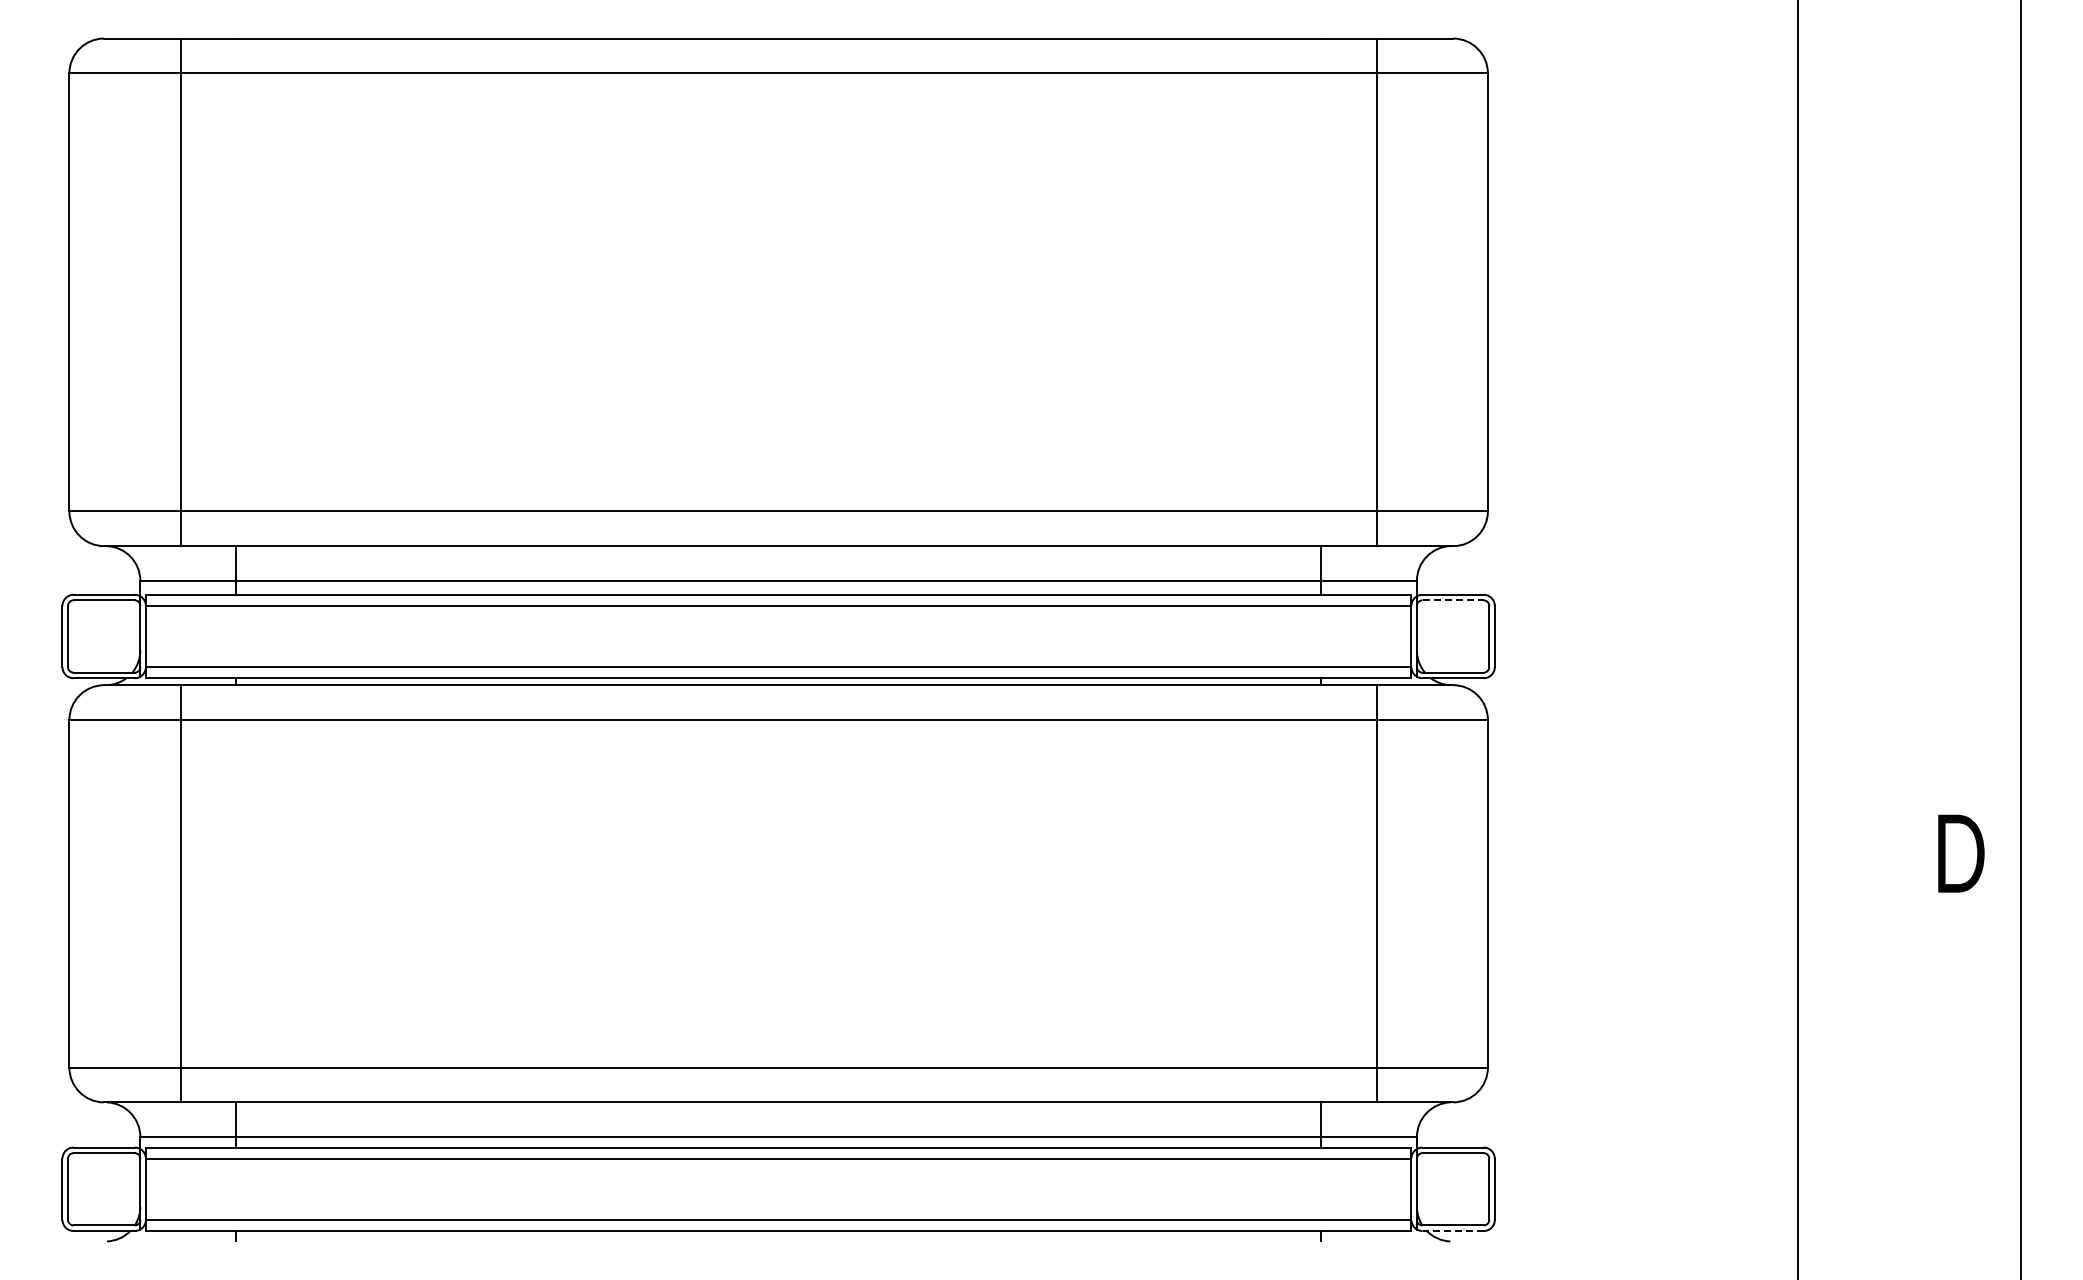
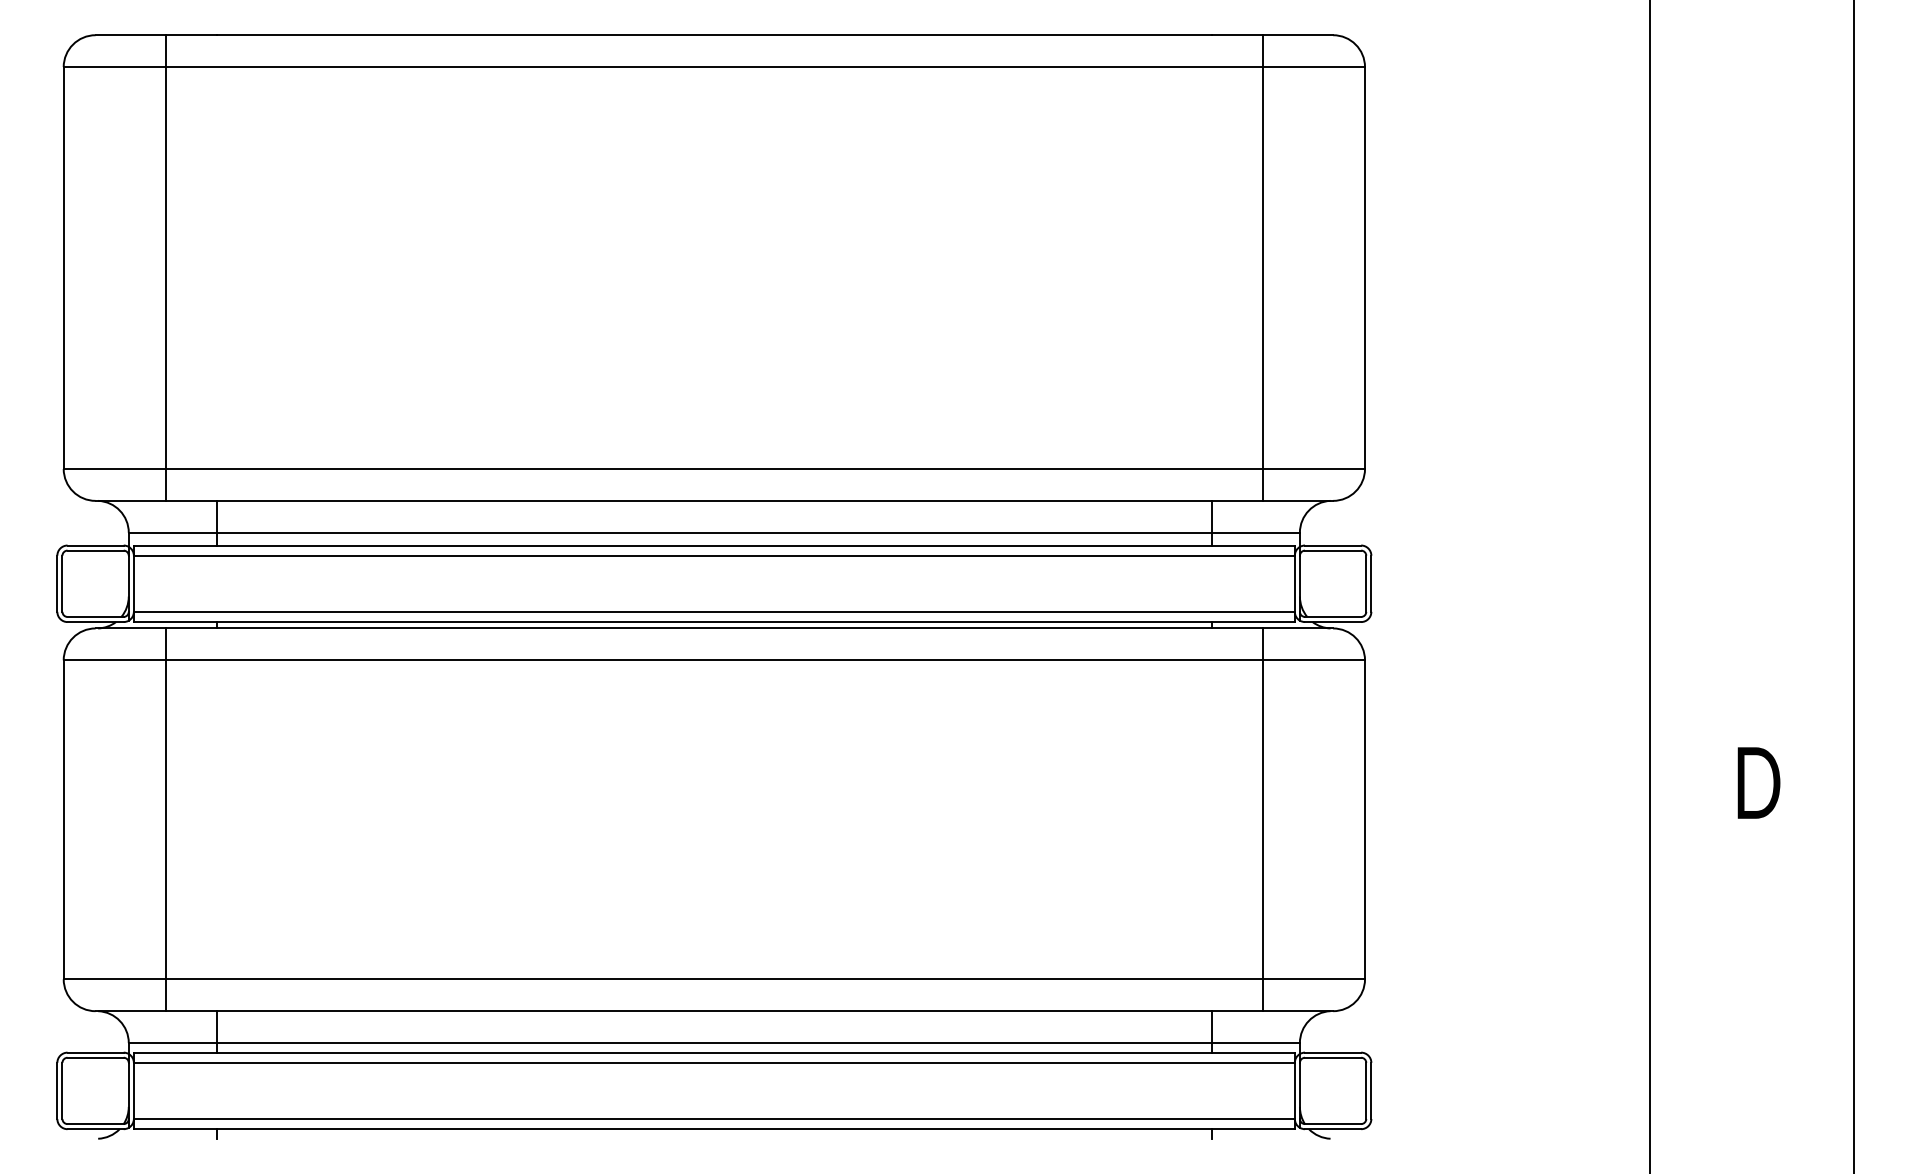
line: (1453, 600) -> (1333, 550), dashed -> solid
text: (1961, 853) -> (1759, 782), moved
line: (1453, 1231) -> (1333, 1129), dashed -> solid

